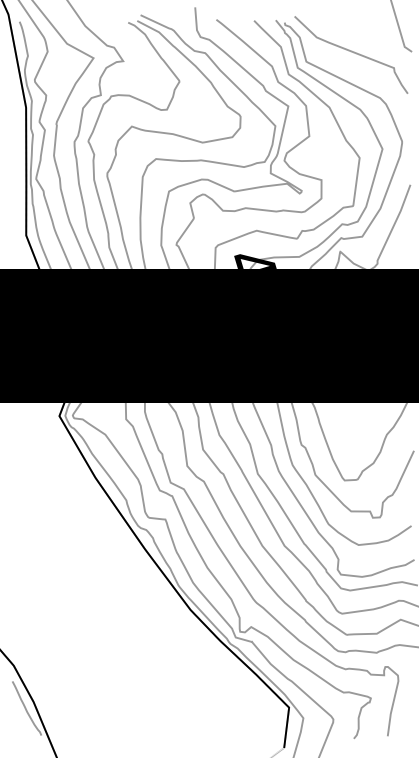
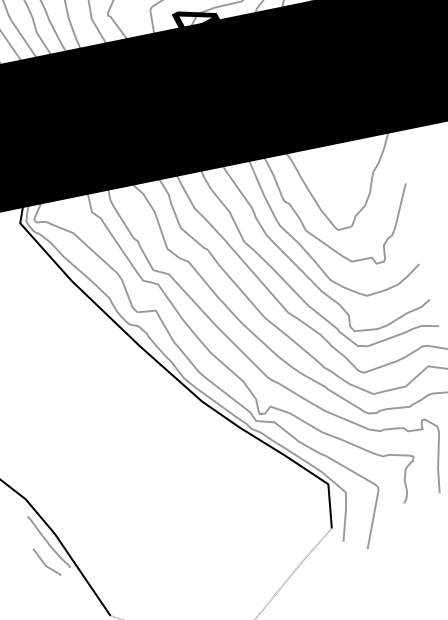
line: (19, 726) -> (44, 562), added

